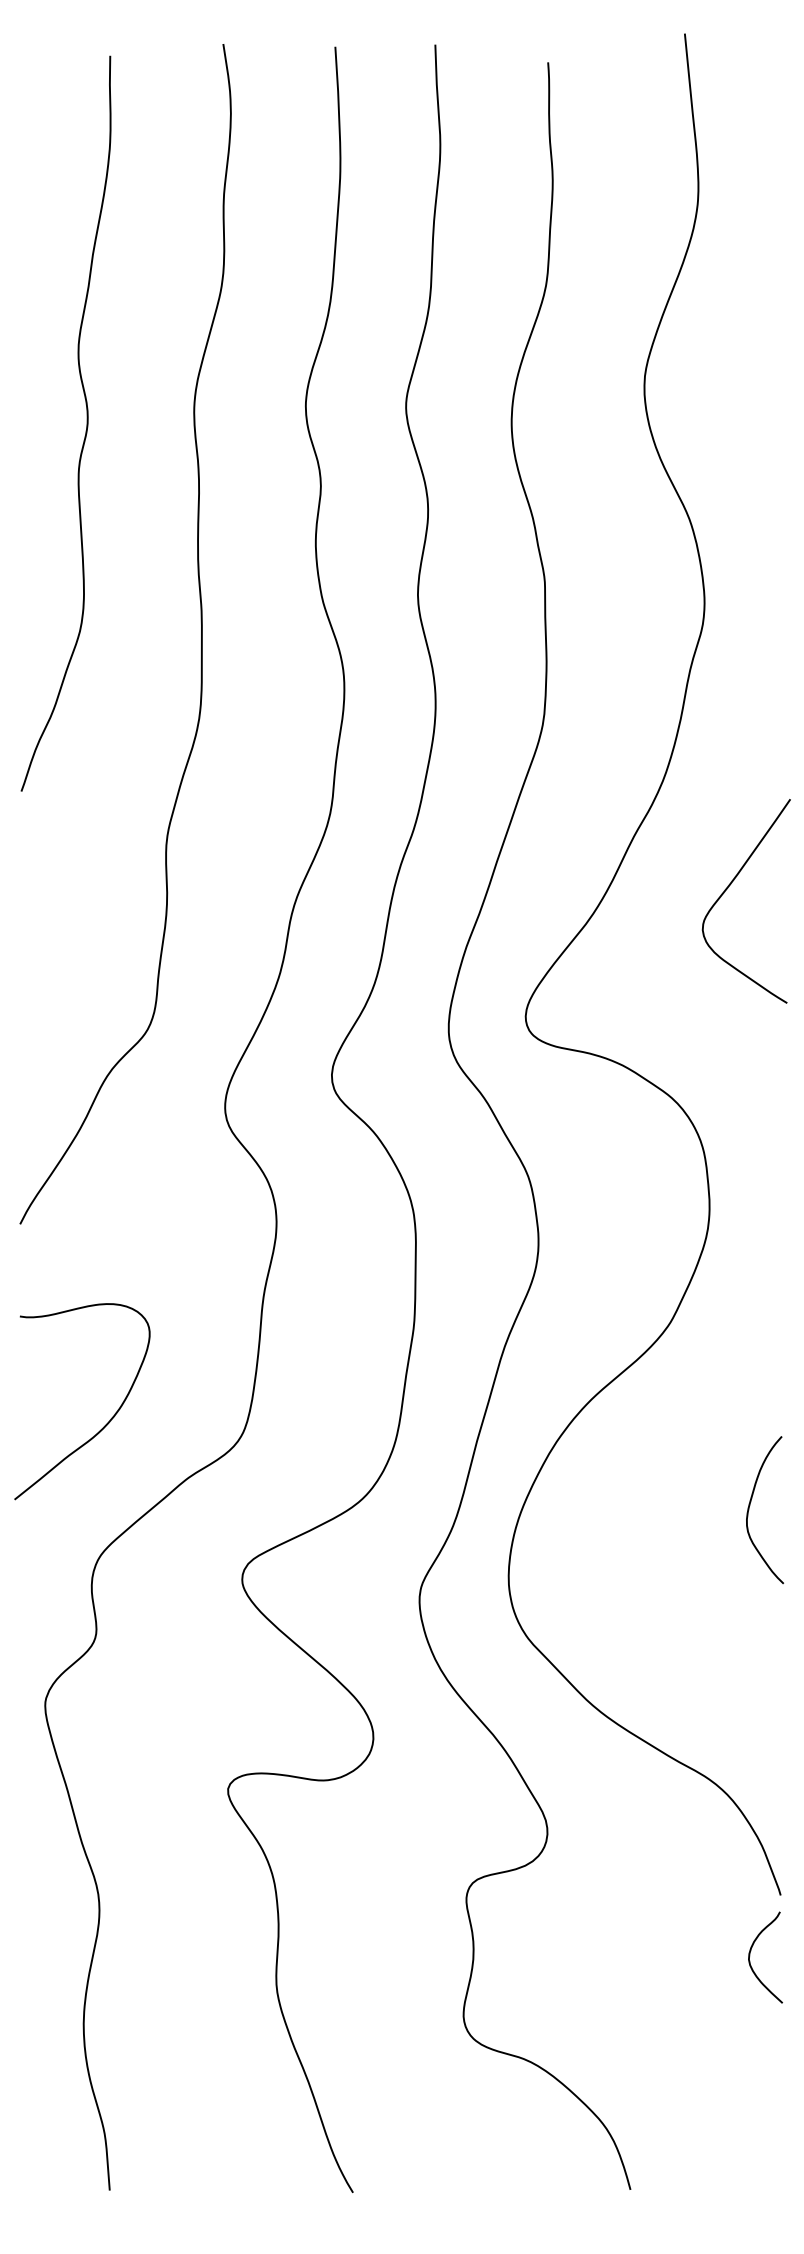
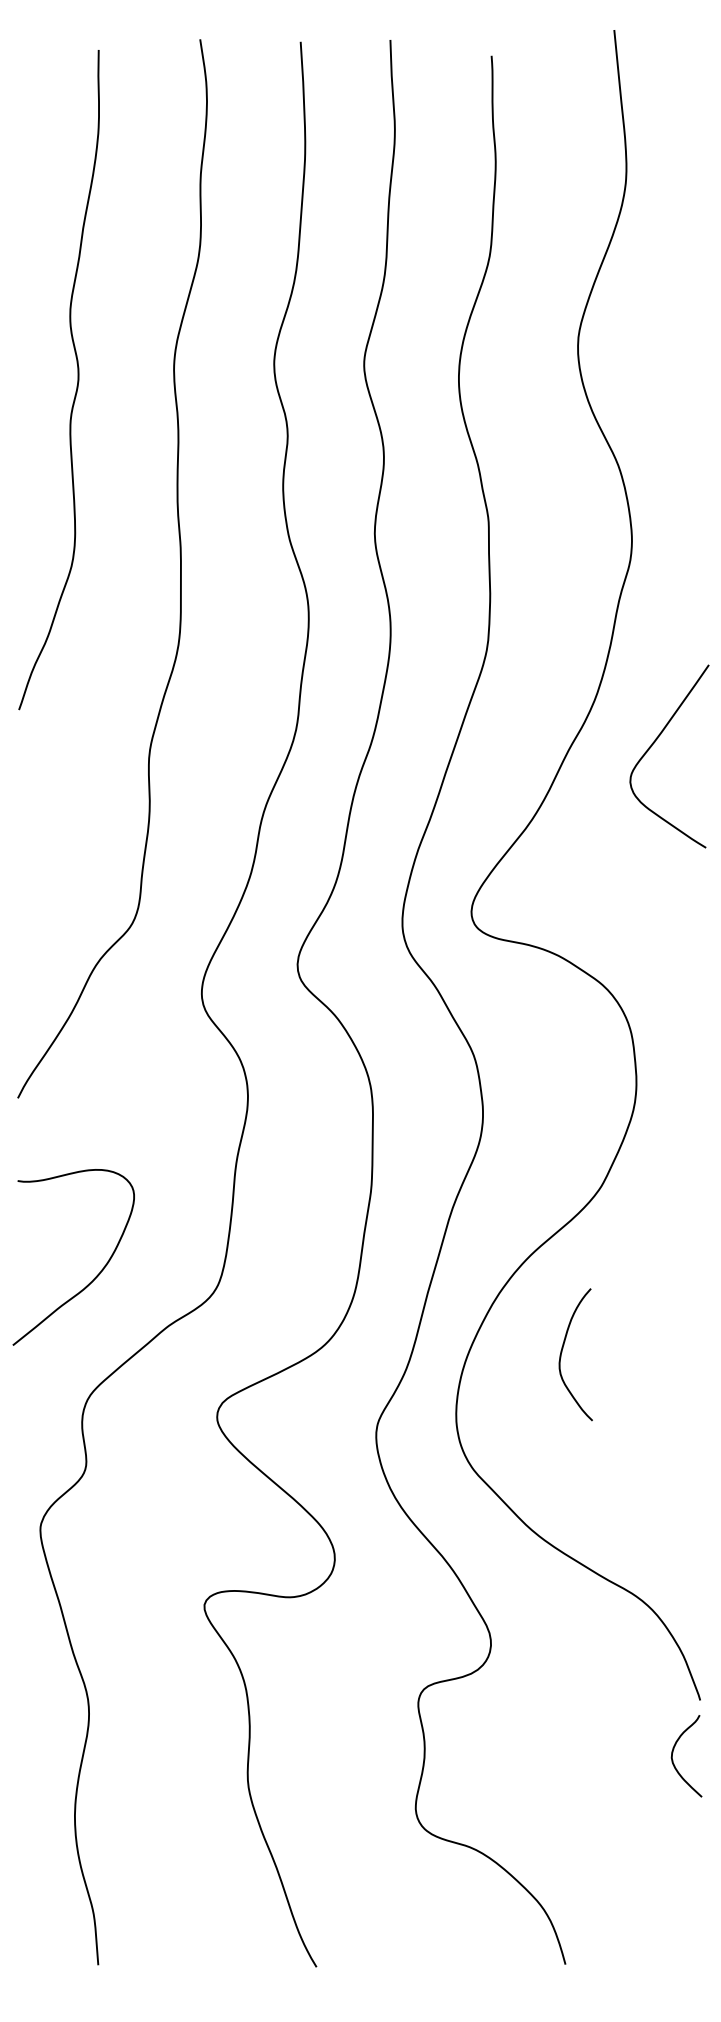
curve: (728, 888) -> (653, 744), moved
curve: (750, 1505) -> (562, 1350), moved

